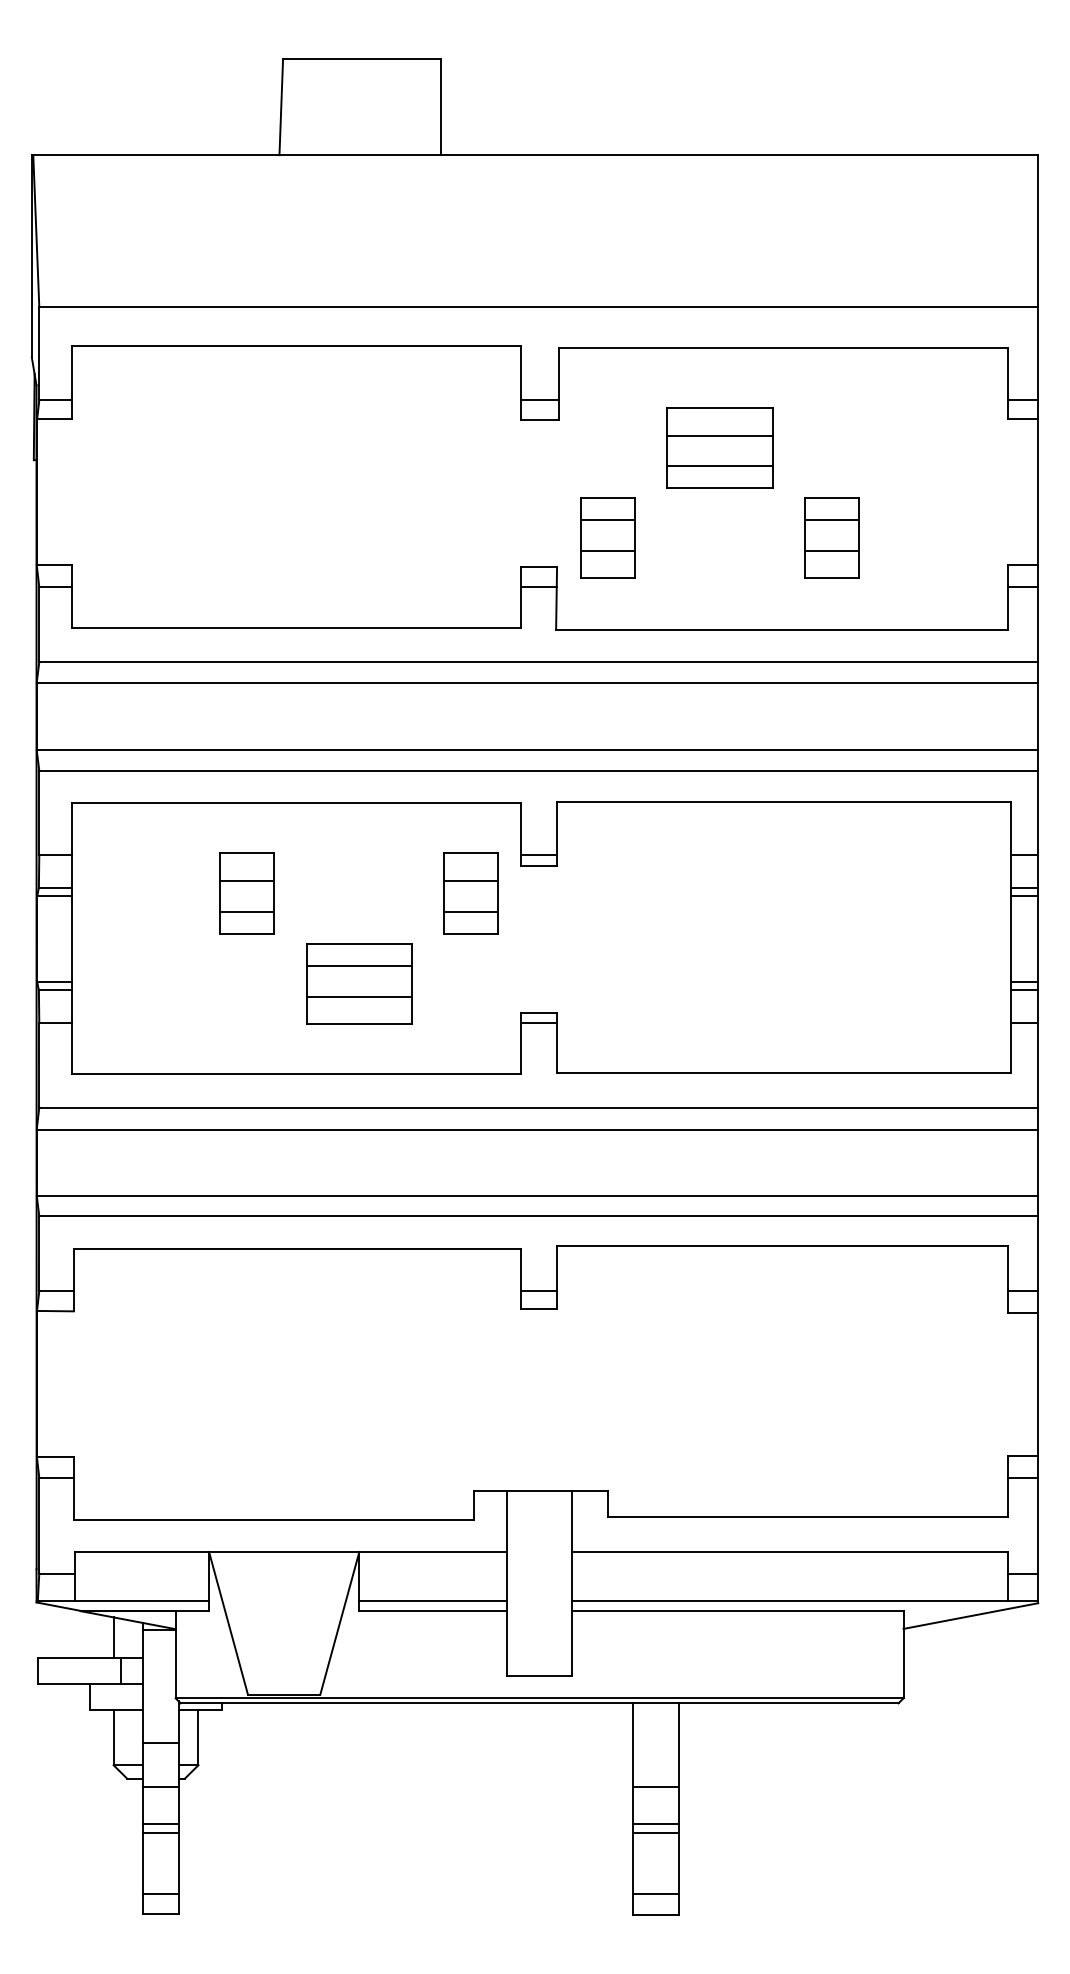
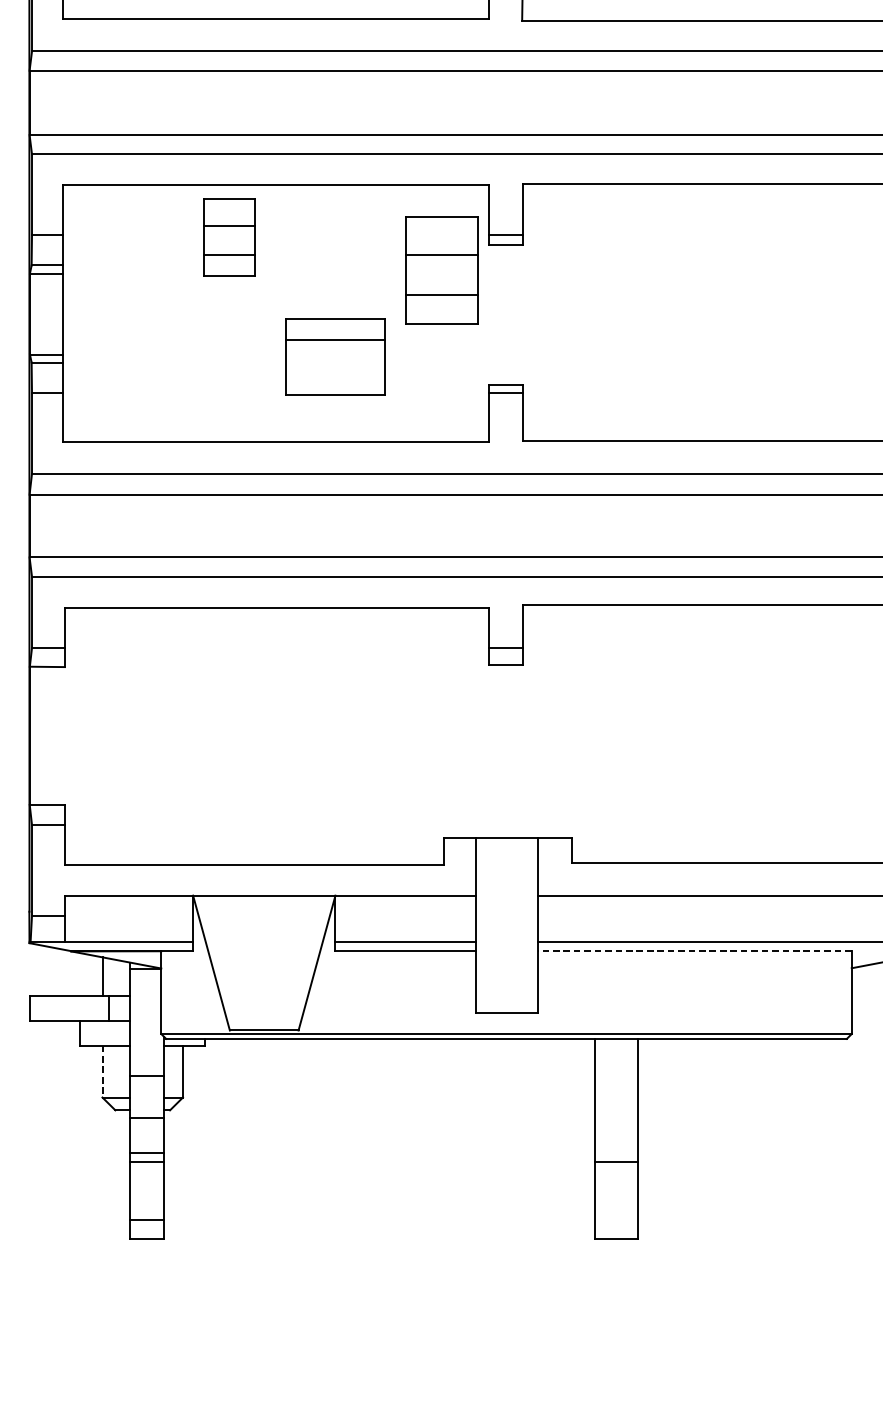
part: (246, 893) -> (228, 237), moved
part: (470, 893) -> (440, 270), size x1.4
line: (358, 996) -> (334, 368), removed
line: (738, 1610) -> (695, 950), solid -> dashed
line: (113, 1738) -> (102, 1072), solid -> dashed
line: (655, 1786) -> (616, 1117), removed
line: (655, 1824) -> (616, 1153), removed
line: (655, 1894) -> (616, 1220), removed

